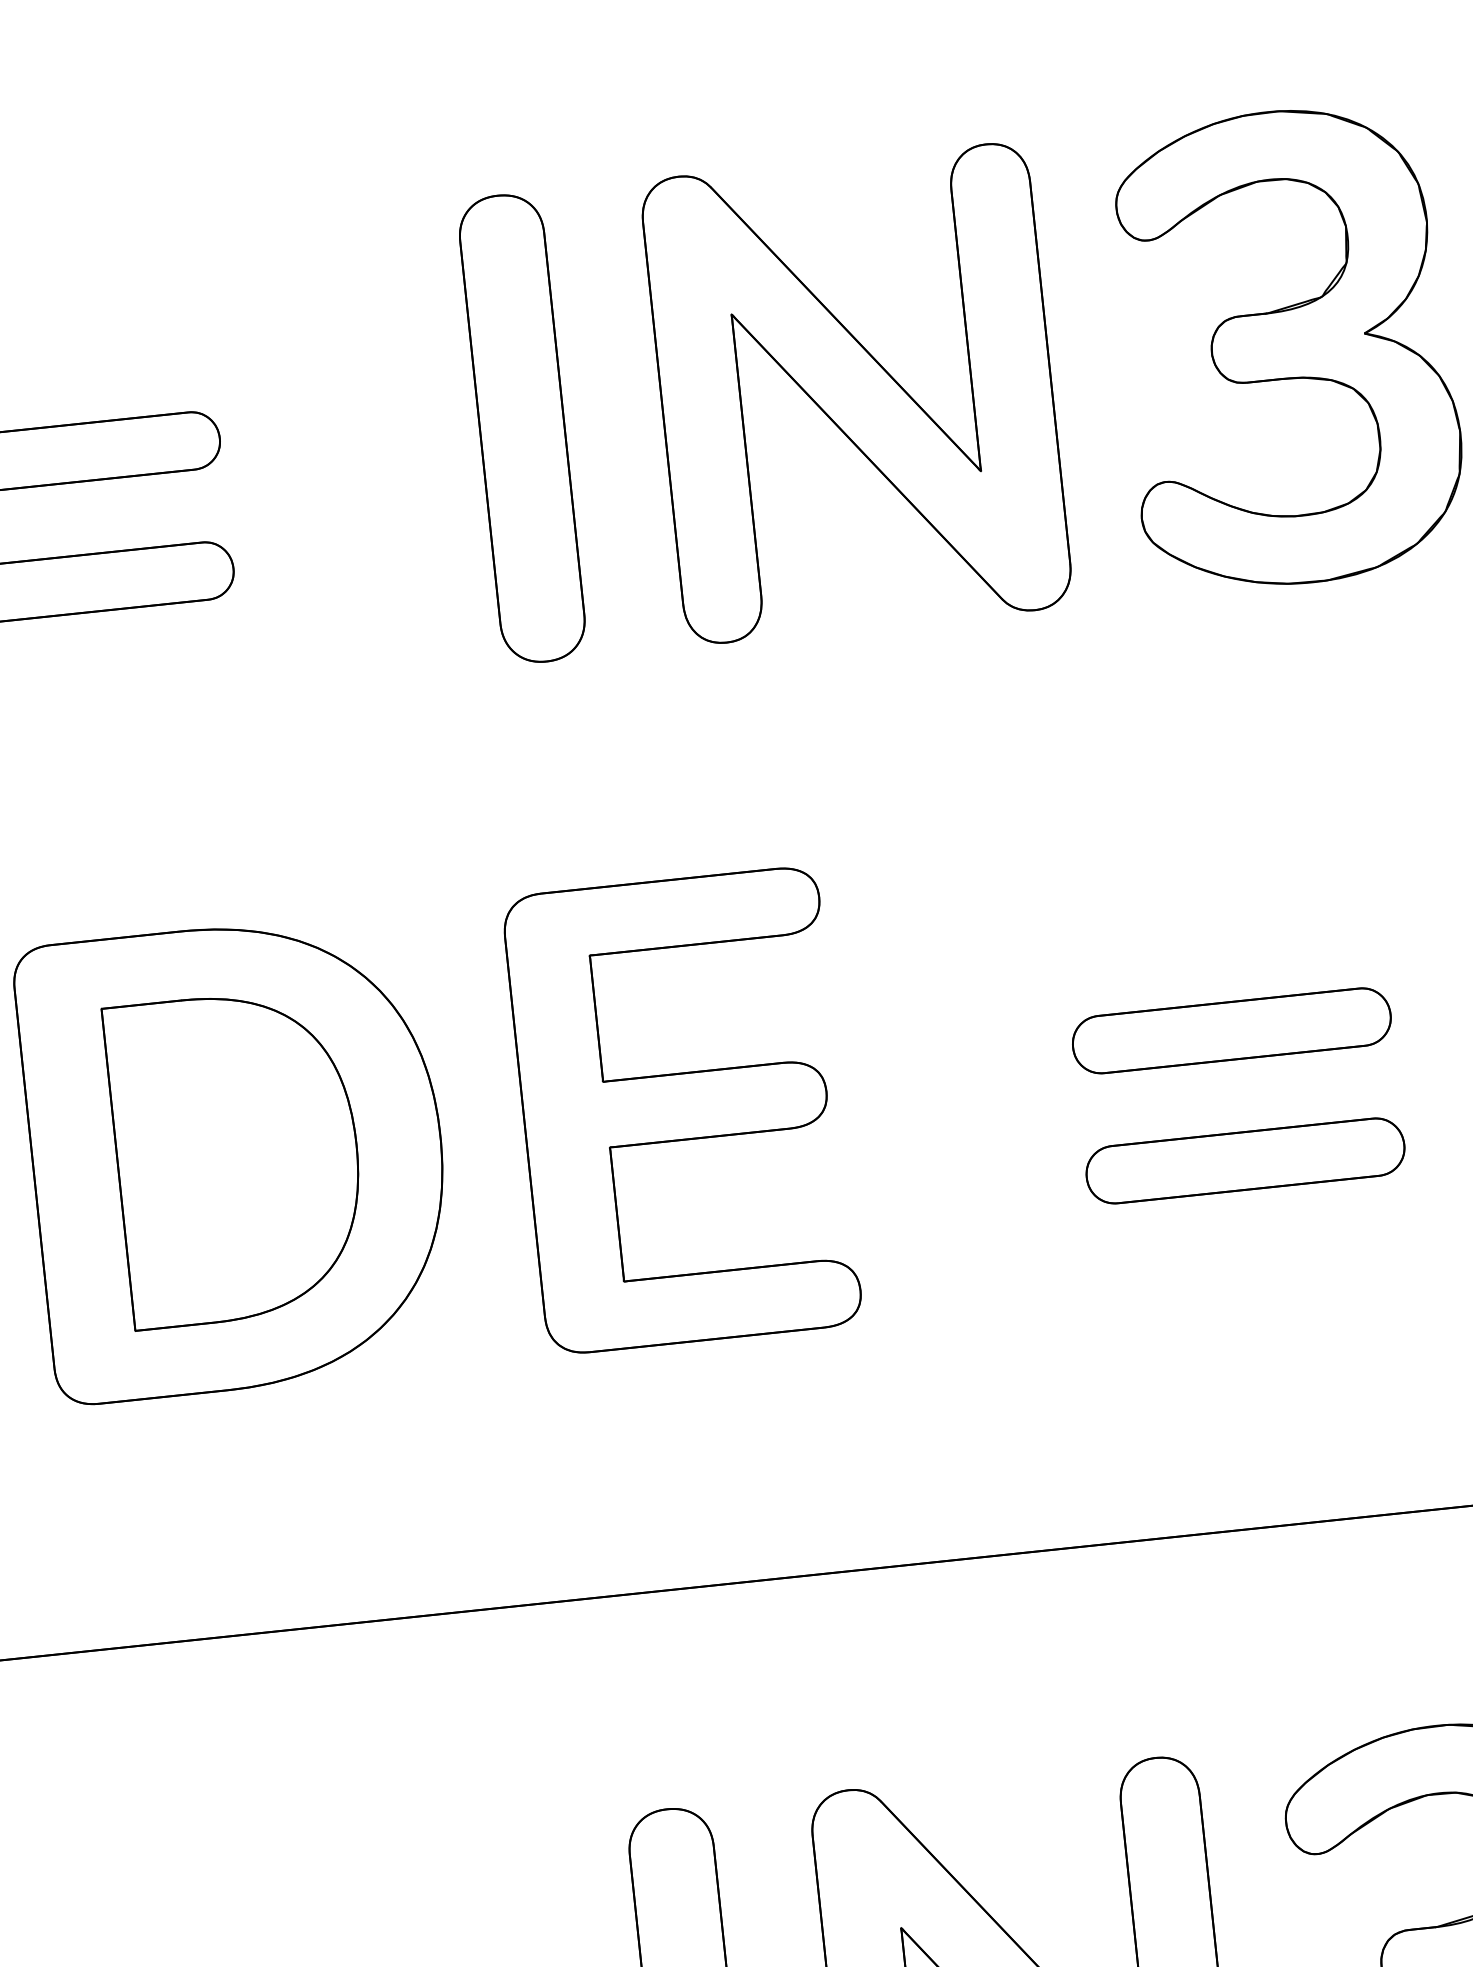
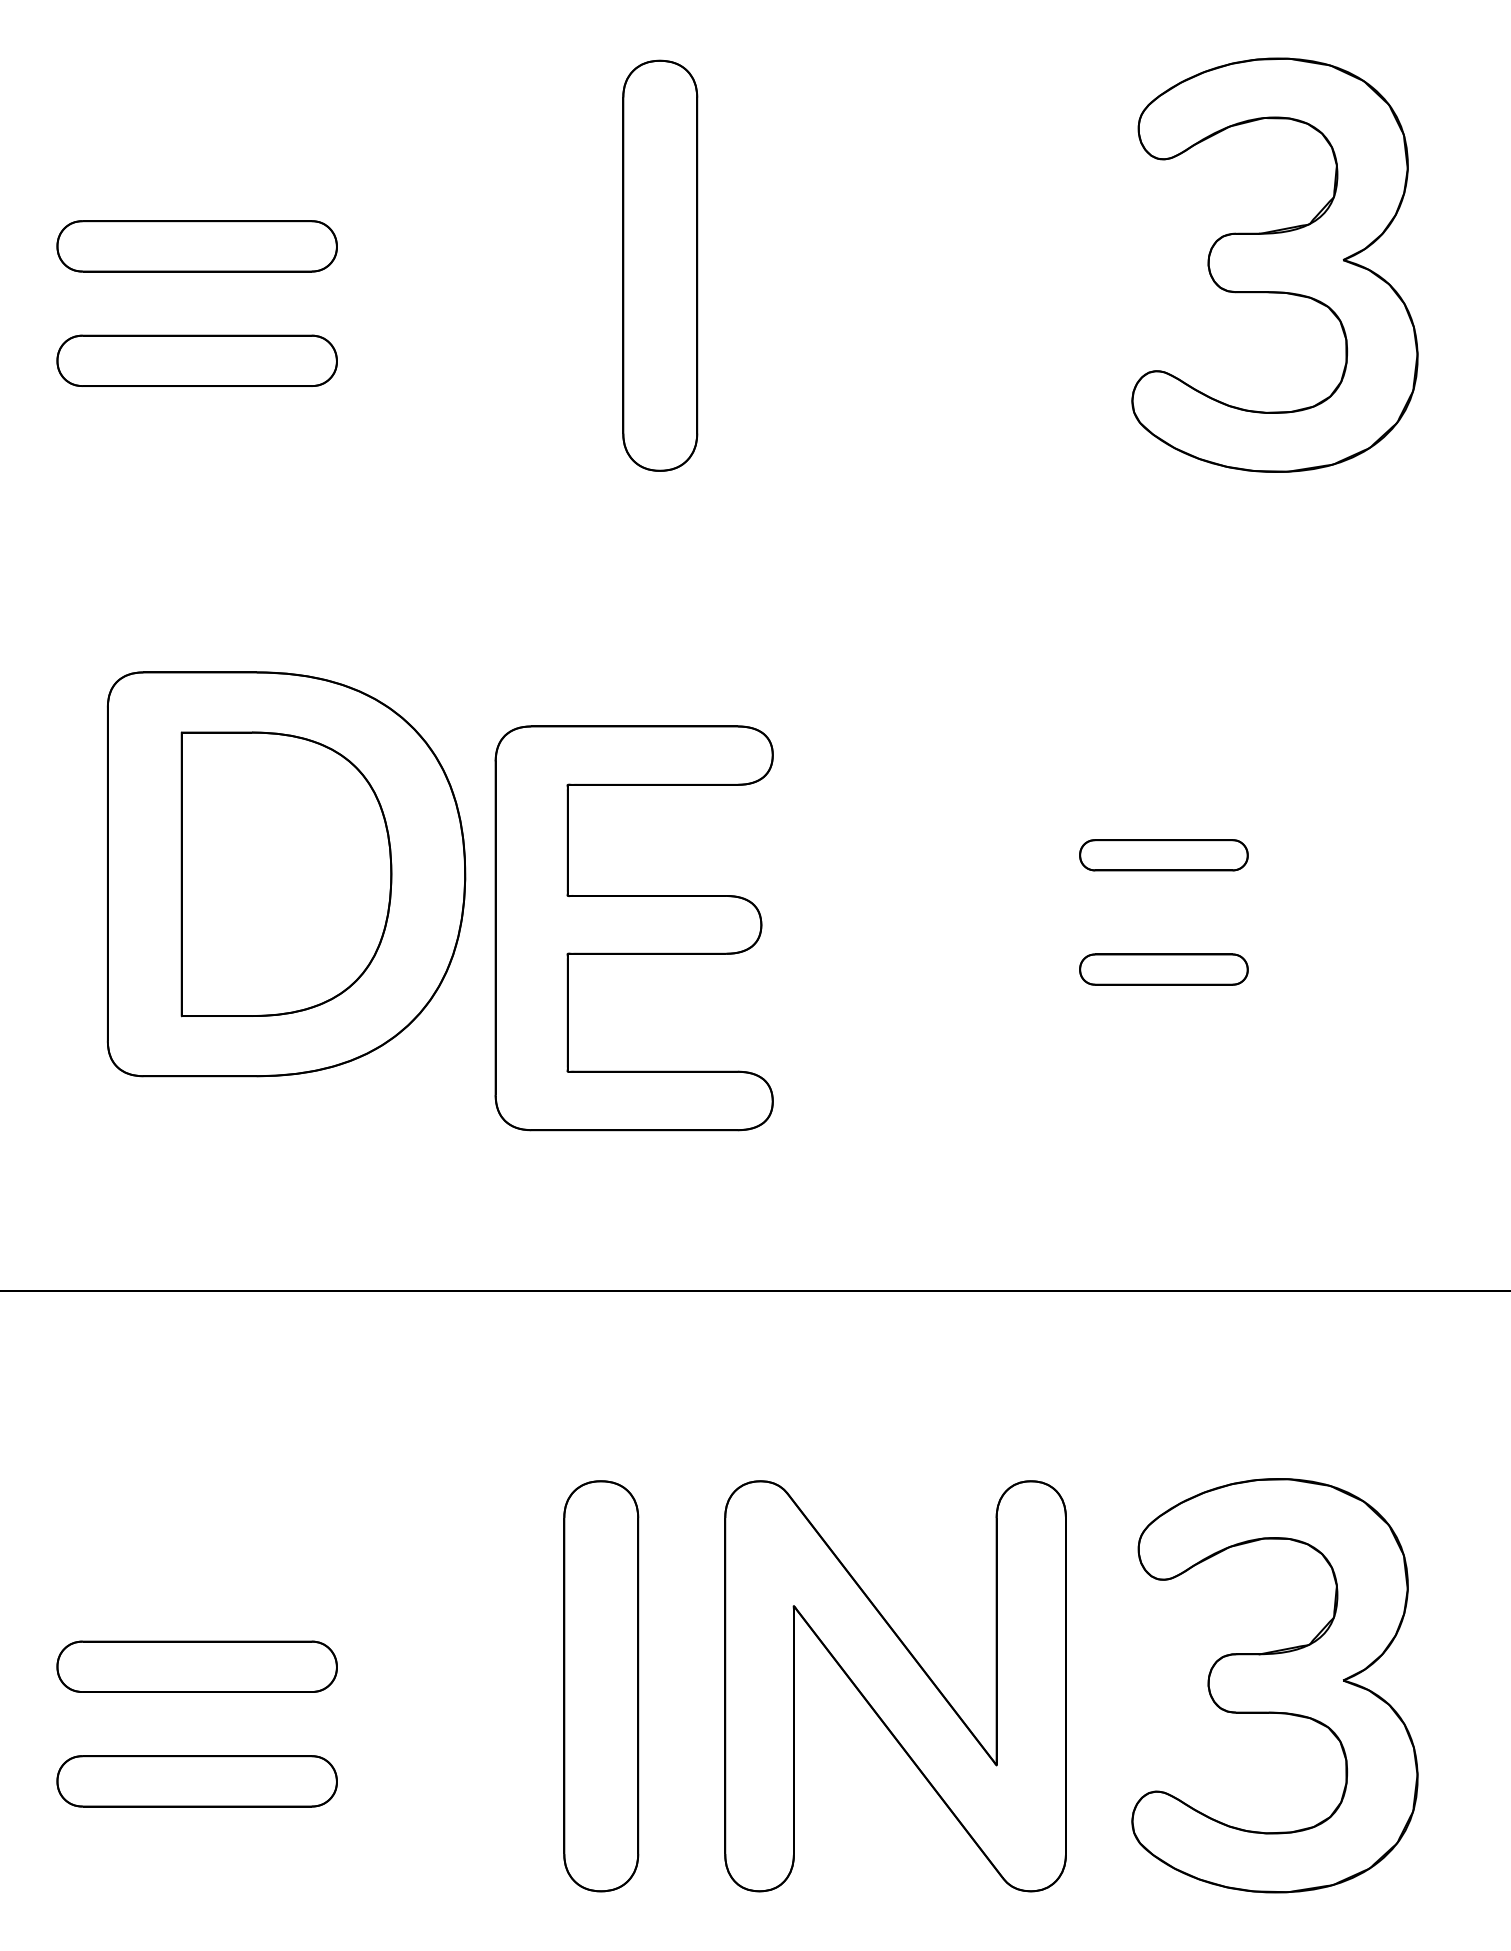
part: (856, 393) -> (895, 265), removed
part: (522, 428) -> (660, 265), moved
part: (1231, 1031) -> (1163, 855), size x0.6
part: (681, 1110) -> (633, 928), moved
part: (1245, 1160) -> (1163, 969), size x0.6

